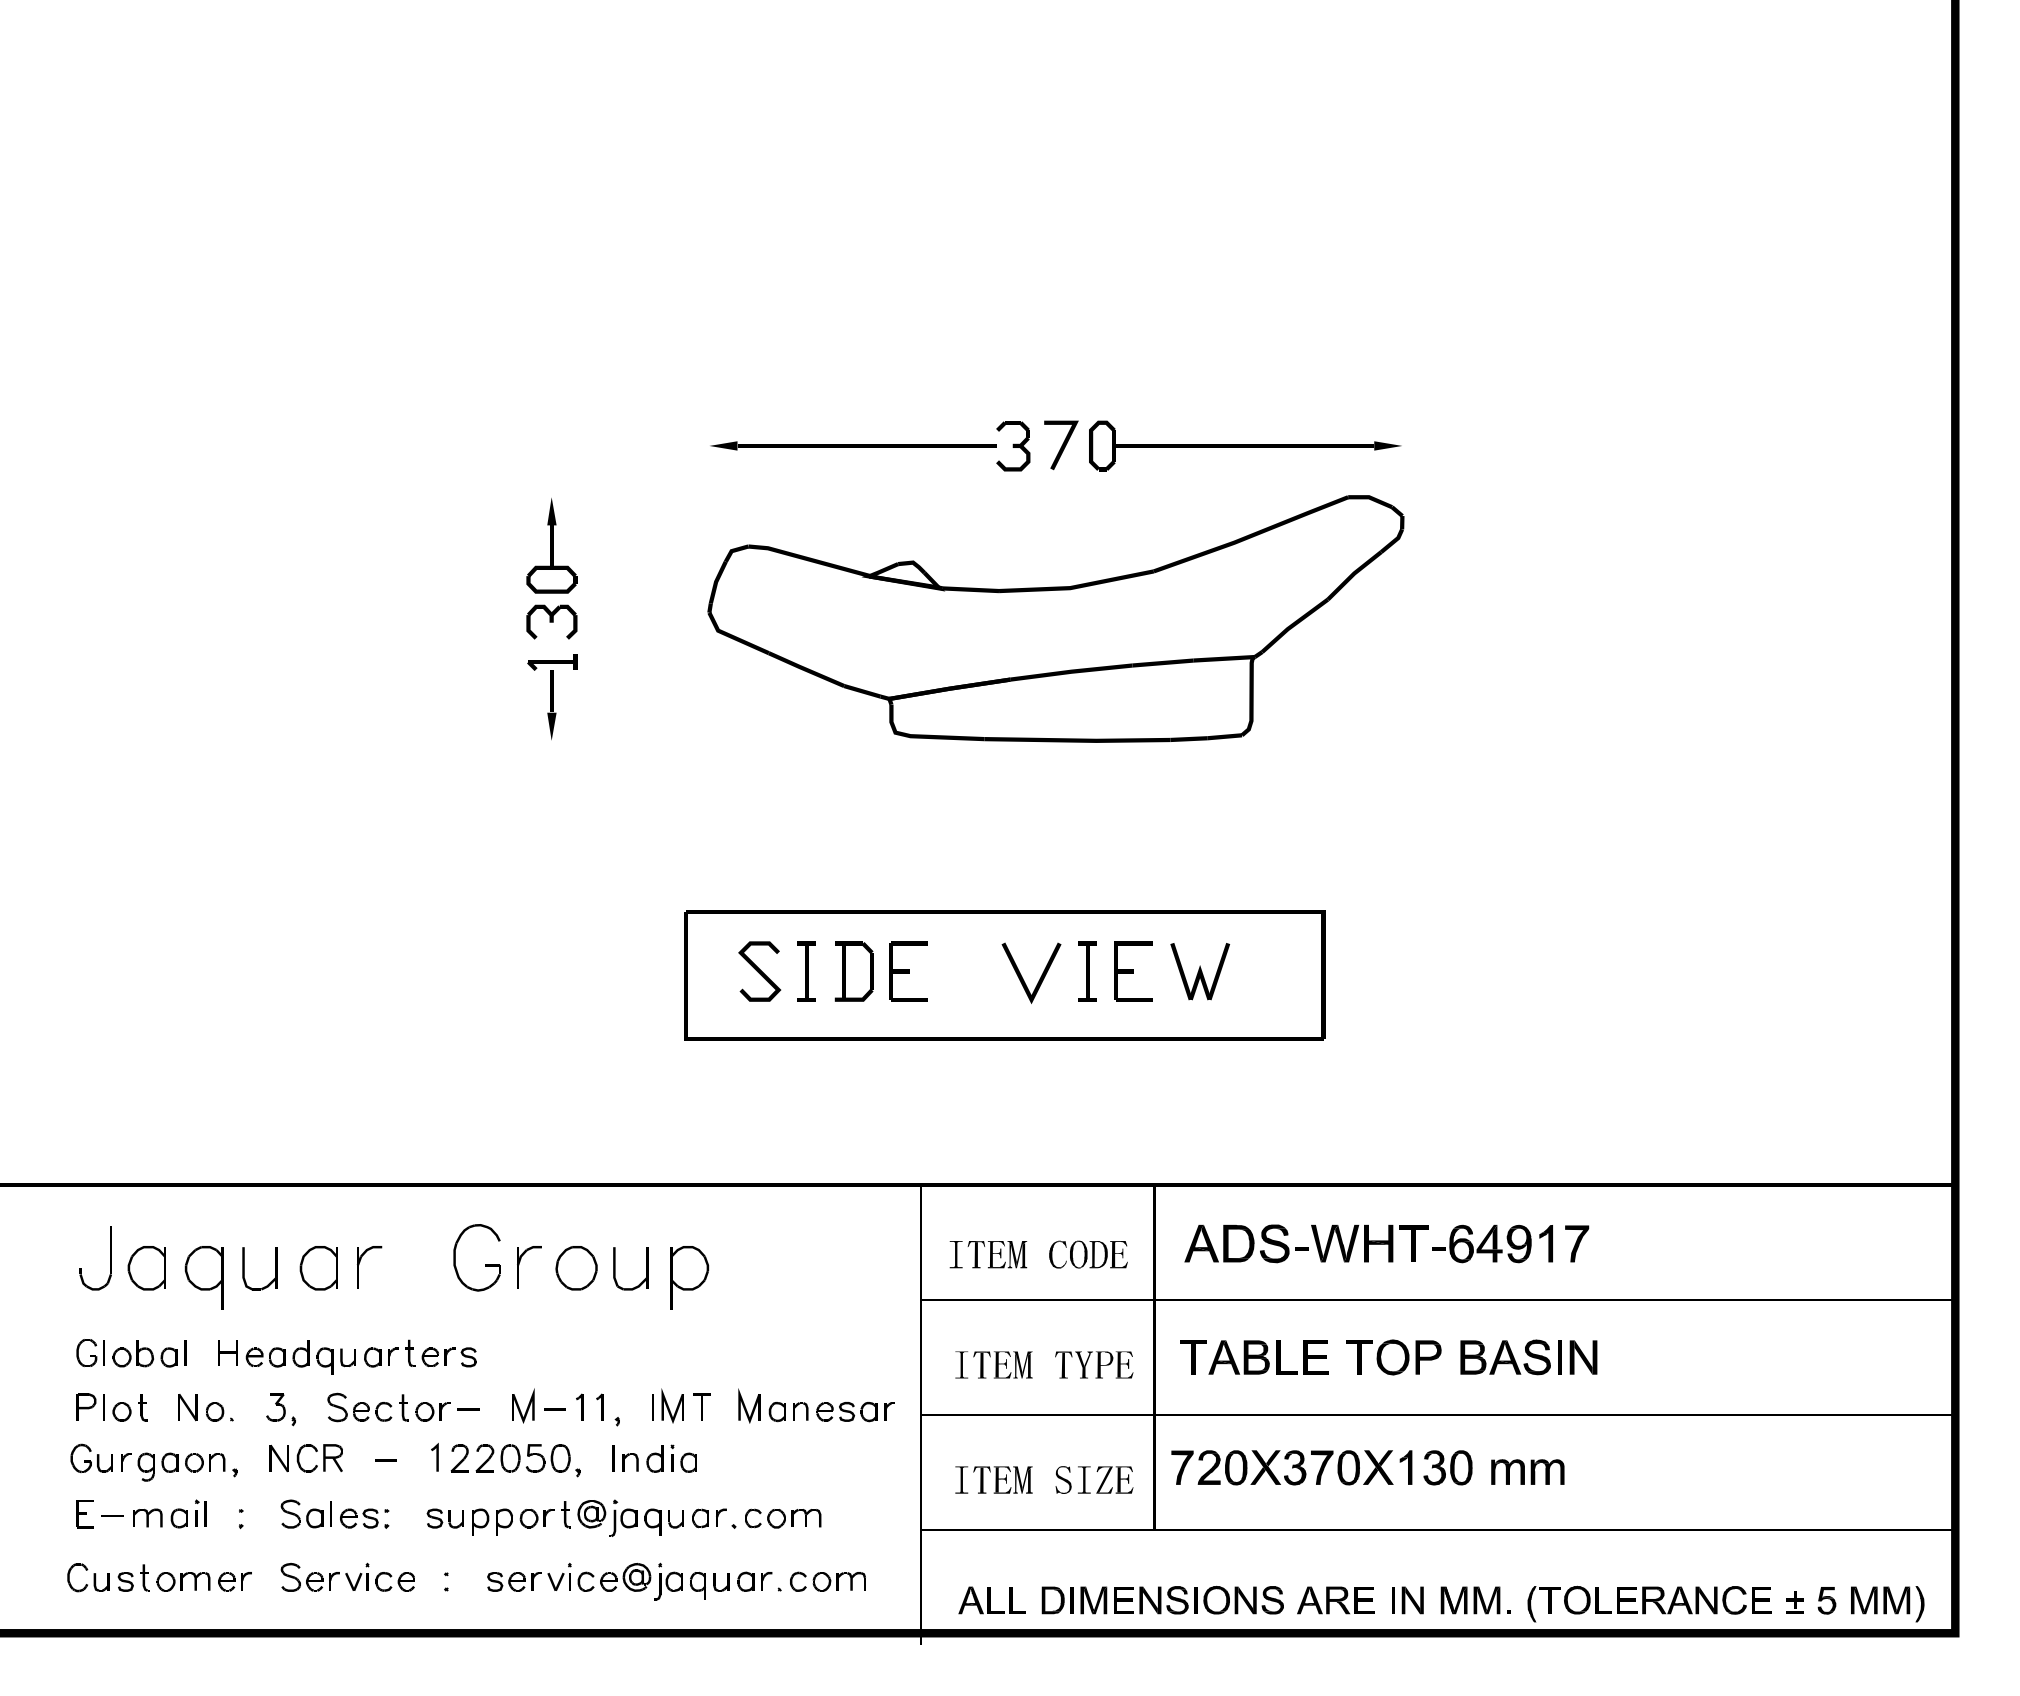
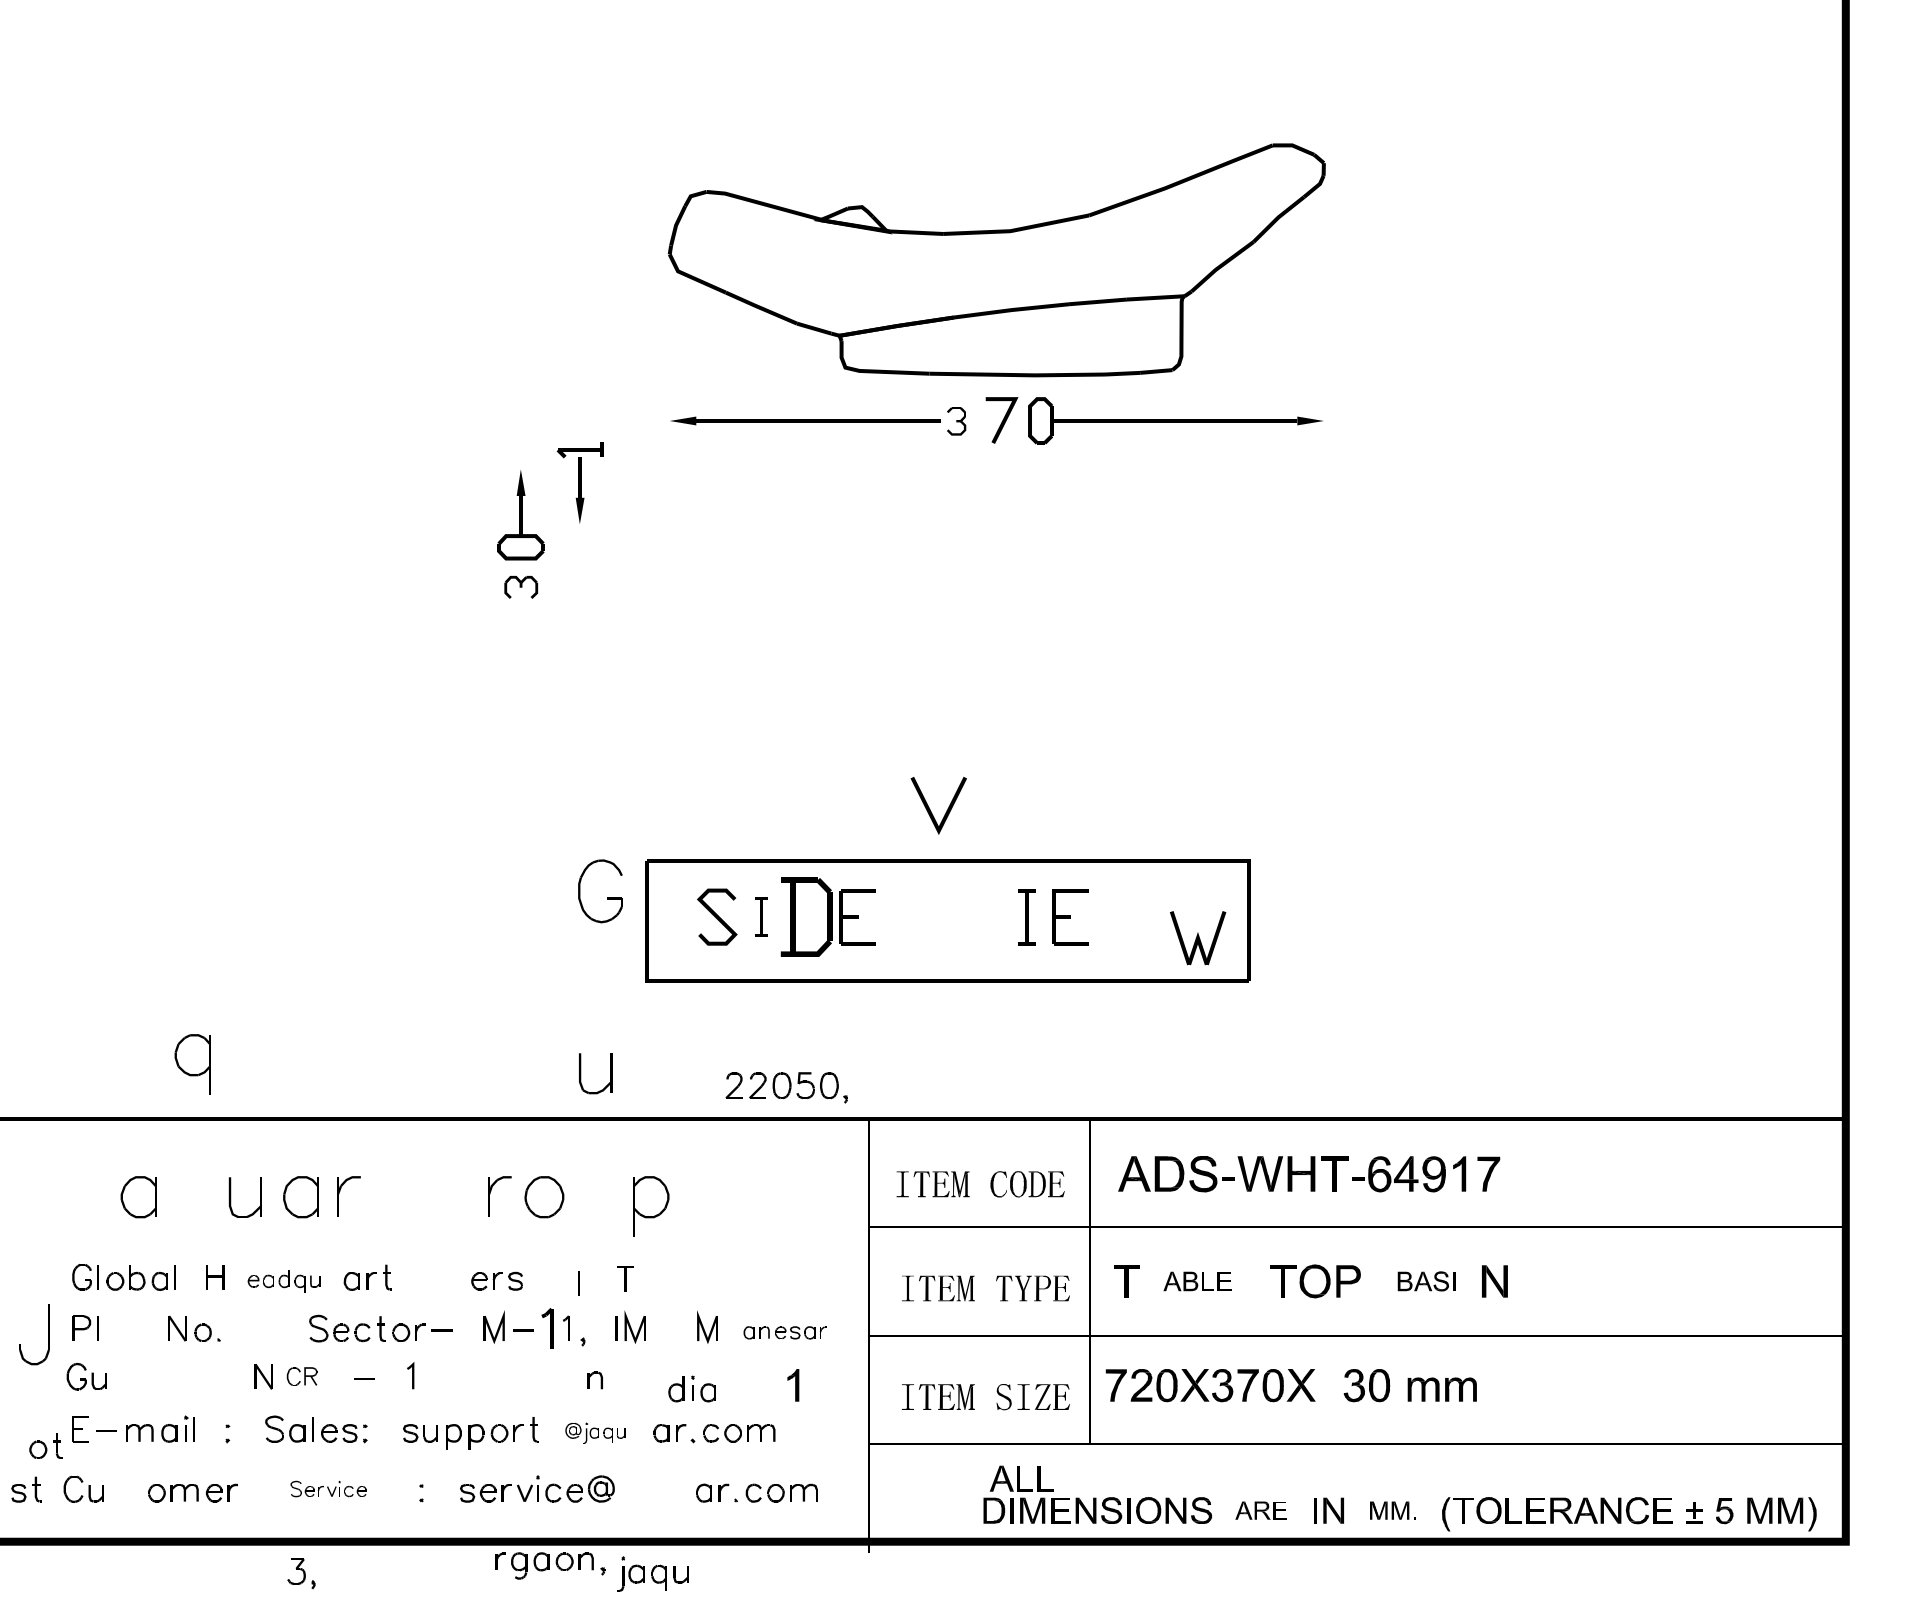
part: (1013, 446) -> (956, 421), size x0.6
part: (1055, 619) -> (996, 260), moved
part: (552, 622) -> (521, 587), size x0.7
part: (551, 696) -> (579, 482), moved
part: (806, 971) -> (761, 917), size x0.7
part: (854, 971) -> (806, 917), size x1.4
part: (1200, 971) -> (1198, 938), moved
line: (1022, 977) -> (930, 809), moved
part: (110, 1257) -> (48, 1334), moved
part: (484, 1264) -> (607, 897), moved
part: (615, 1268) -> (581, 1073), moved
part: (203, 1278) -> (192, 1064), moved
part: (448, 1356) -> (496, 1280), moved
part: (300, 1357) -> (283, 1281), size x0.7
part: (1268, 1357) -> (1197, 1281), size x0.6
part: (1511, 1357) -> (1426, 1281), size x0.6
part: (579, 1406) -> (547, 1327), size x1.6
part: (701, 1406) -> (625, 1278), moved
part: (129, 1407) -> (45, 1445), moved
part: (281, 1409) -> (301, 1573), moved
part: (830, 1411) -> (784, 1332), size x0.7
part: (319, 1458) -> (301, 1376), size x0.7
line: (612, 1458) -> (578, 1283), moved
part: (670, 1458) -> (691, 1388), moved
part: (515, 1460) -> (786, 1087), moved
part: (179, 1466) -> (550, 1565), moved
part: (1406, 1467) -> (793, 1385), moved
part: (630, 1517) -> (595, 1432), size x0.6
part: (347, 1576) -> (328, 1488), size x0.6
part: (133, 1577) -> (26, 1489), moved
part: (691, 1581) -> (652, 1573), moved
part: (991, 1600) -> (1021, 1478), moved
part: (1335, 1600) -> (1260, 1510), size x0.7
part: (1475, 1600) -> (1392, 1510), size x0.7

